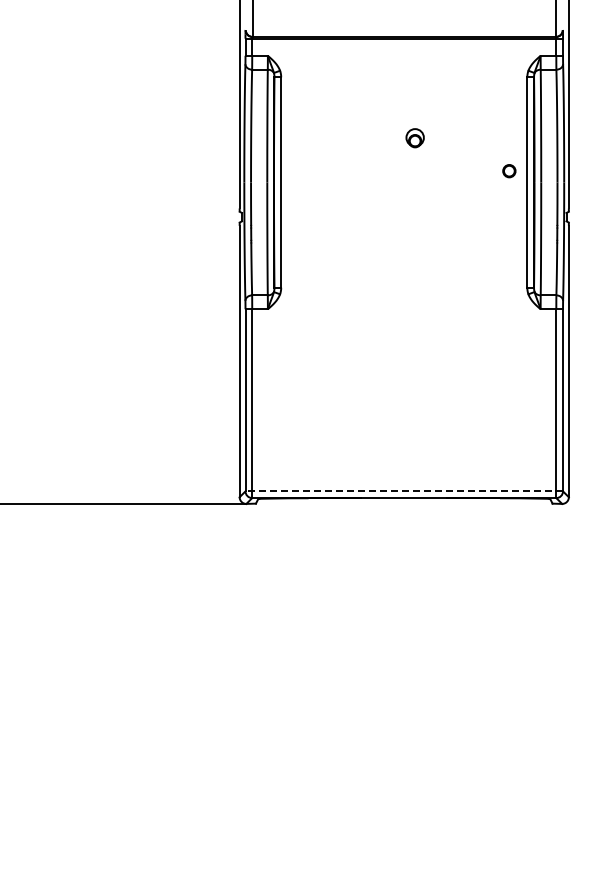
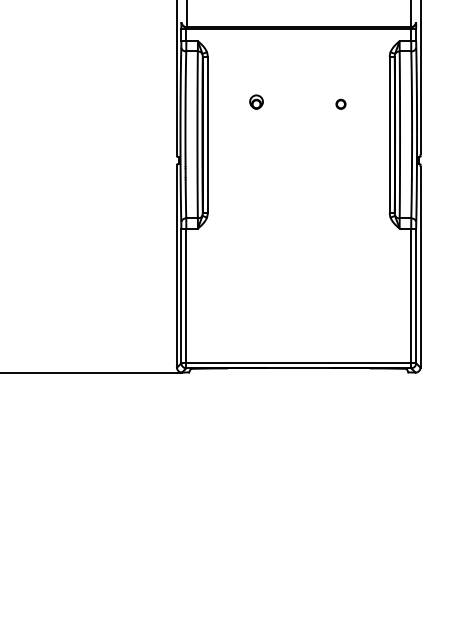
part: (414, 138) -> (256, 102), moved
circle: (509, 171) -> (341, 104), moved
line: (404, 491) -> (298, 363), dashed -> solid

